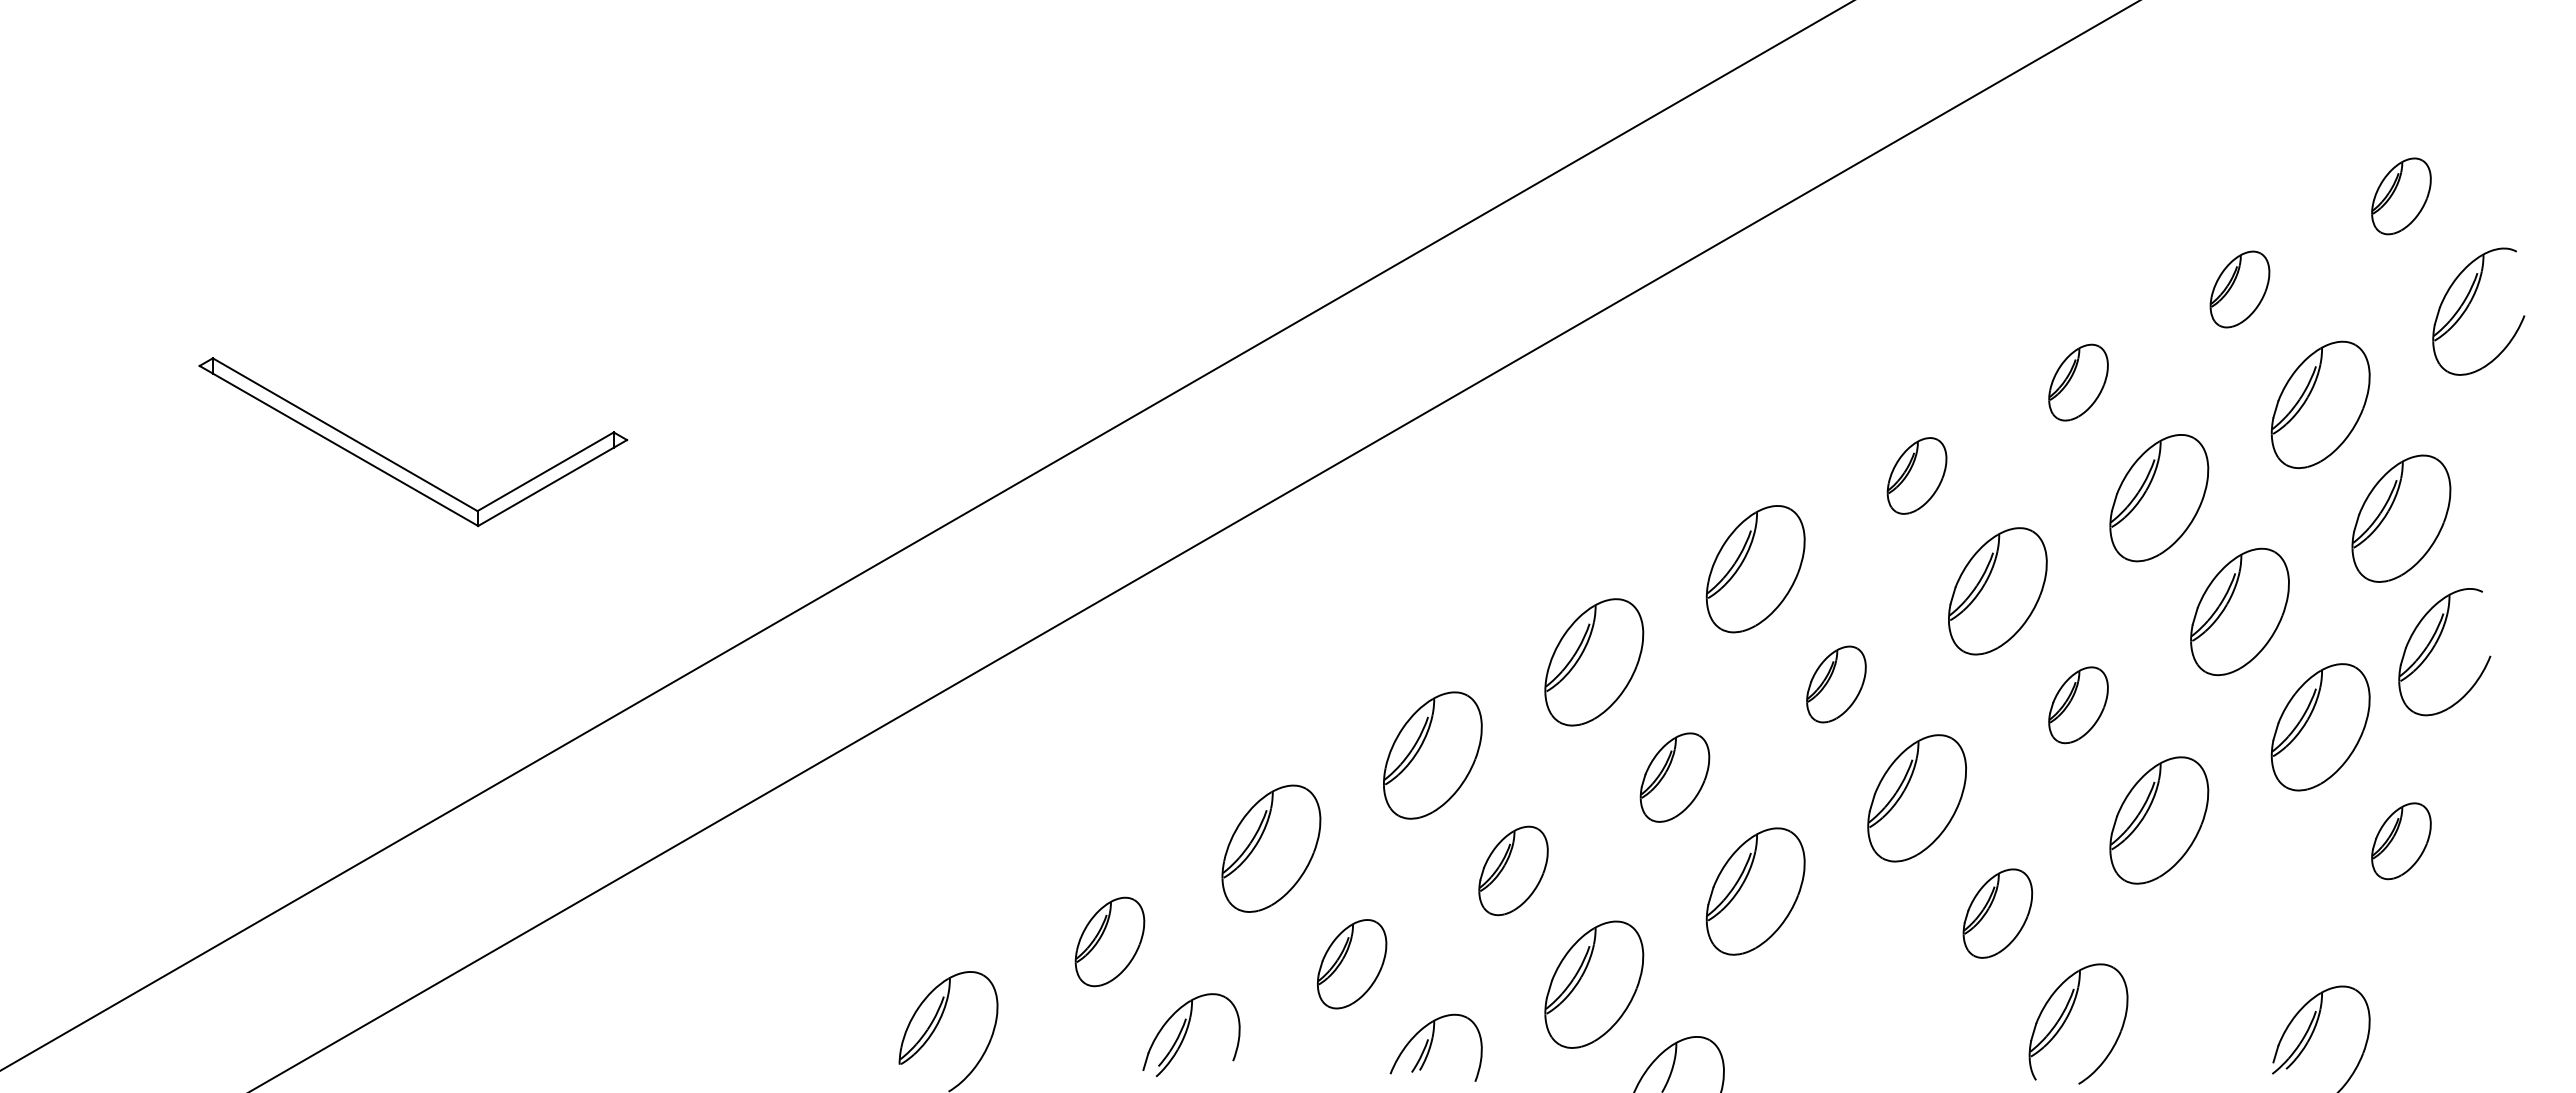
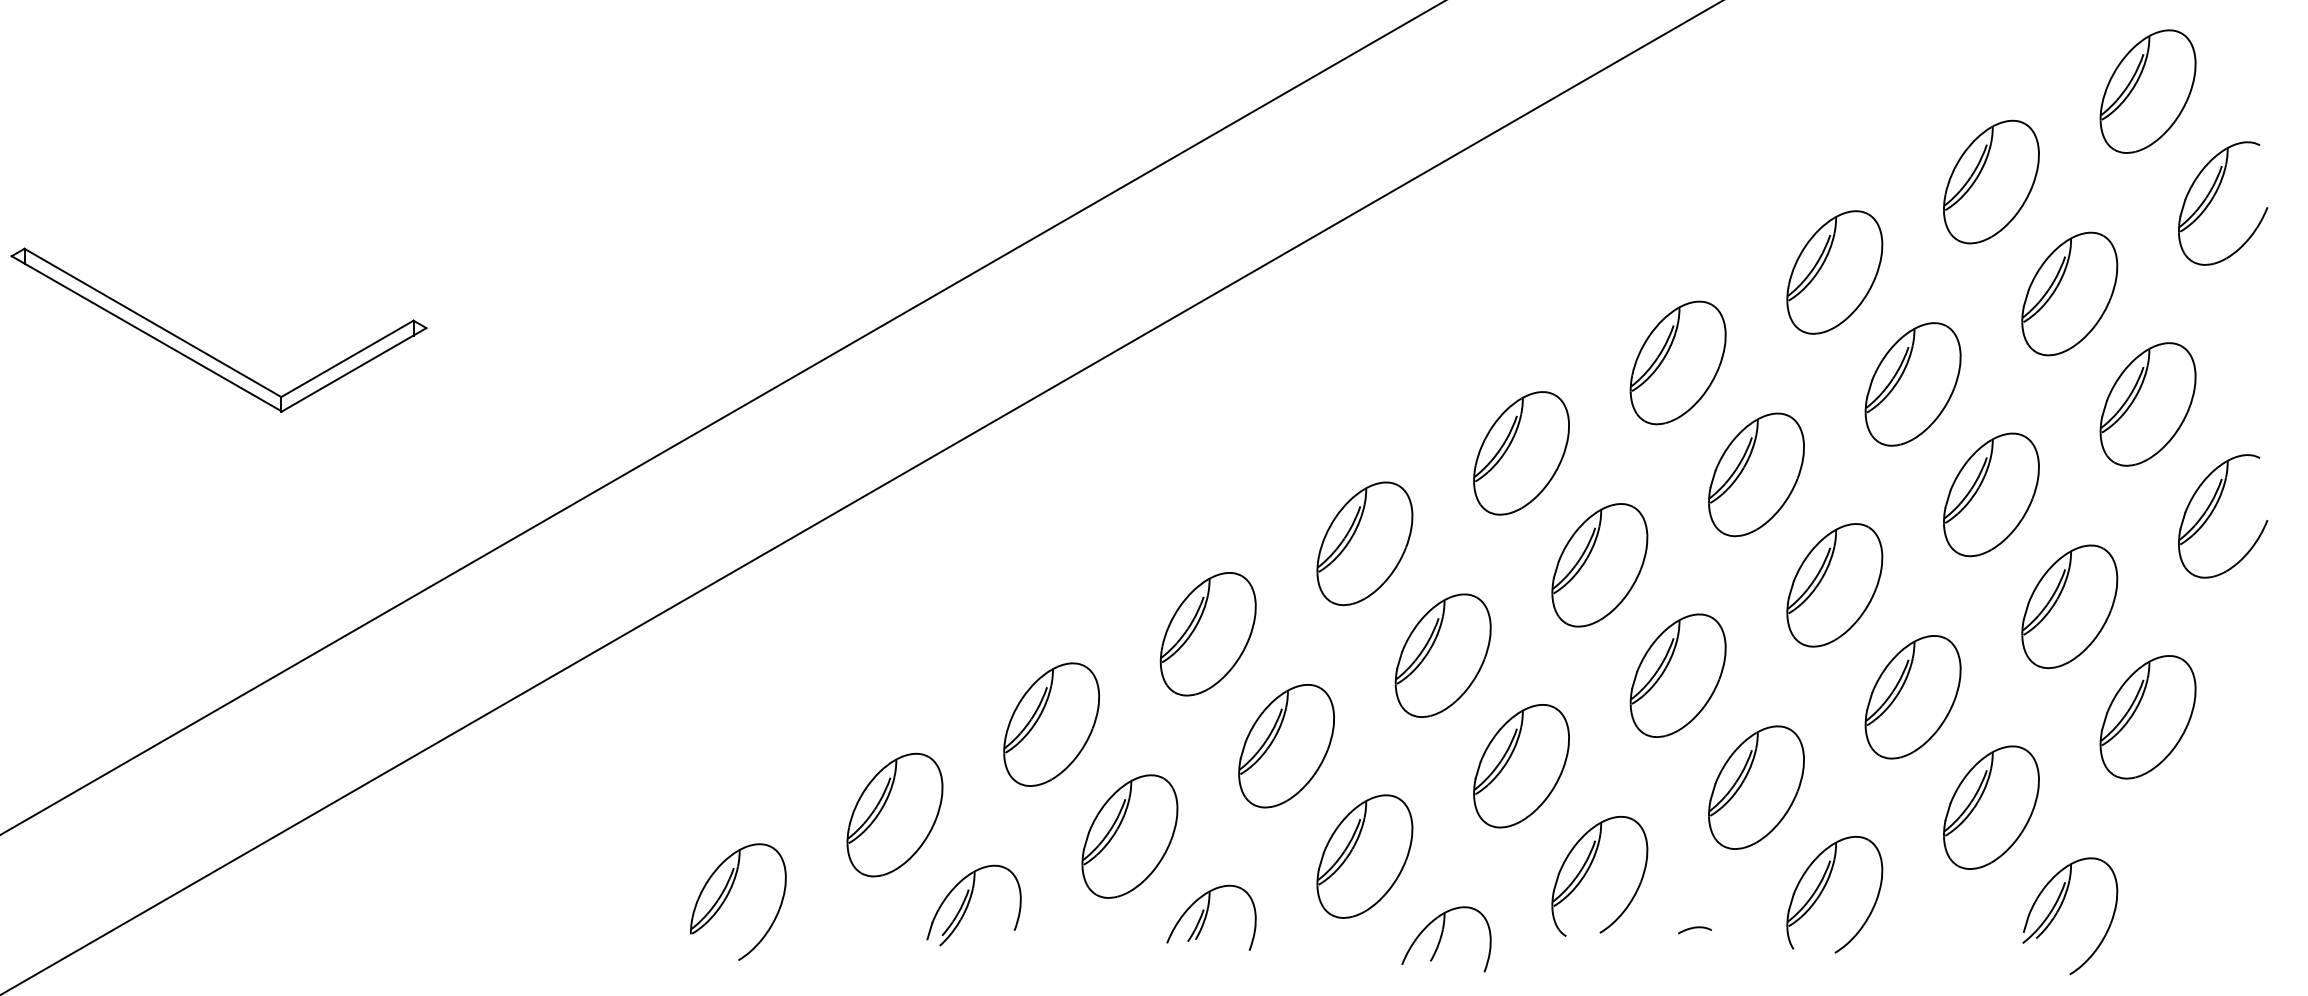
part: (2401, 196) -> (2148, 91), size x1.67
part: (2239, 289) -> (1990, 182), size x1.67
part: (2078, 382) -> (1834, 272), size x1.67
part: (1916, 475) -> (1677, 362), size x1.67
part: (2435, 646) -> (2214, 510), moved
part: (1836, 684) -> (1599, 565), size x1.67
part: (2078, 705) -> (1834, 585), size x1.67
part: (1674, 777) -> (1442, 655), size x1.43
part: (2401, 841) -> (2148, 717), size x1.67
part: (1513, 870) -> (1286, 745), size x1.43
part: (1997, 913) -> (1756, 787), size x1.43
part: (2239, 934) -> (1990, 807), added
part: (1109, 941) -> (894, 814), size x1.43
part: (1351, 964) -> (1129, 836), size x1.43
part: (1826, 996) -> (1590, 868), added
curve: (1934, 1058) -> (1695, 928), added

